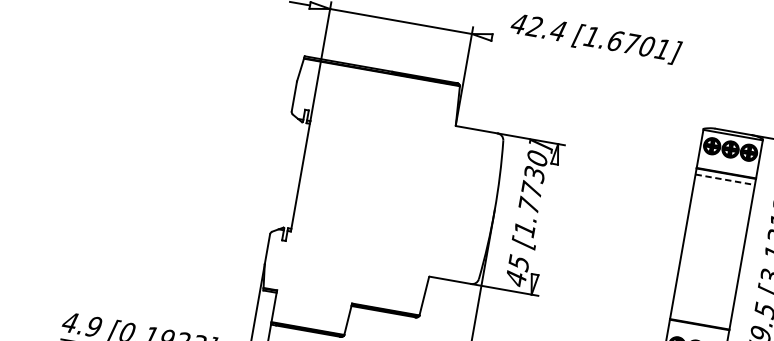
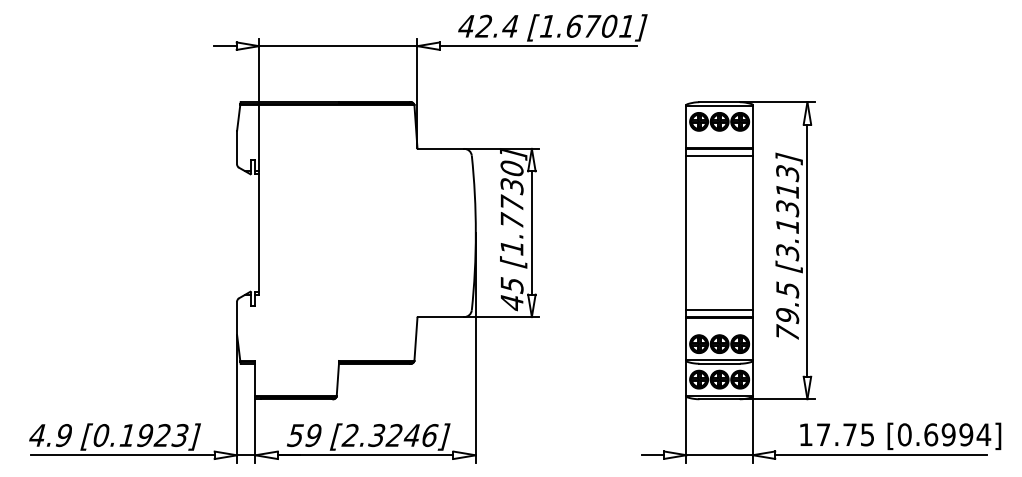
line: (579, 53) -> (537, 46), added
line: (726, 179) -> (720, 155), dashed -> solid
line: (544, 218) -> (531, 232), added
line: (700, 318) -> (719, 310), added

